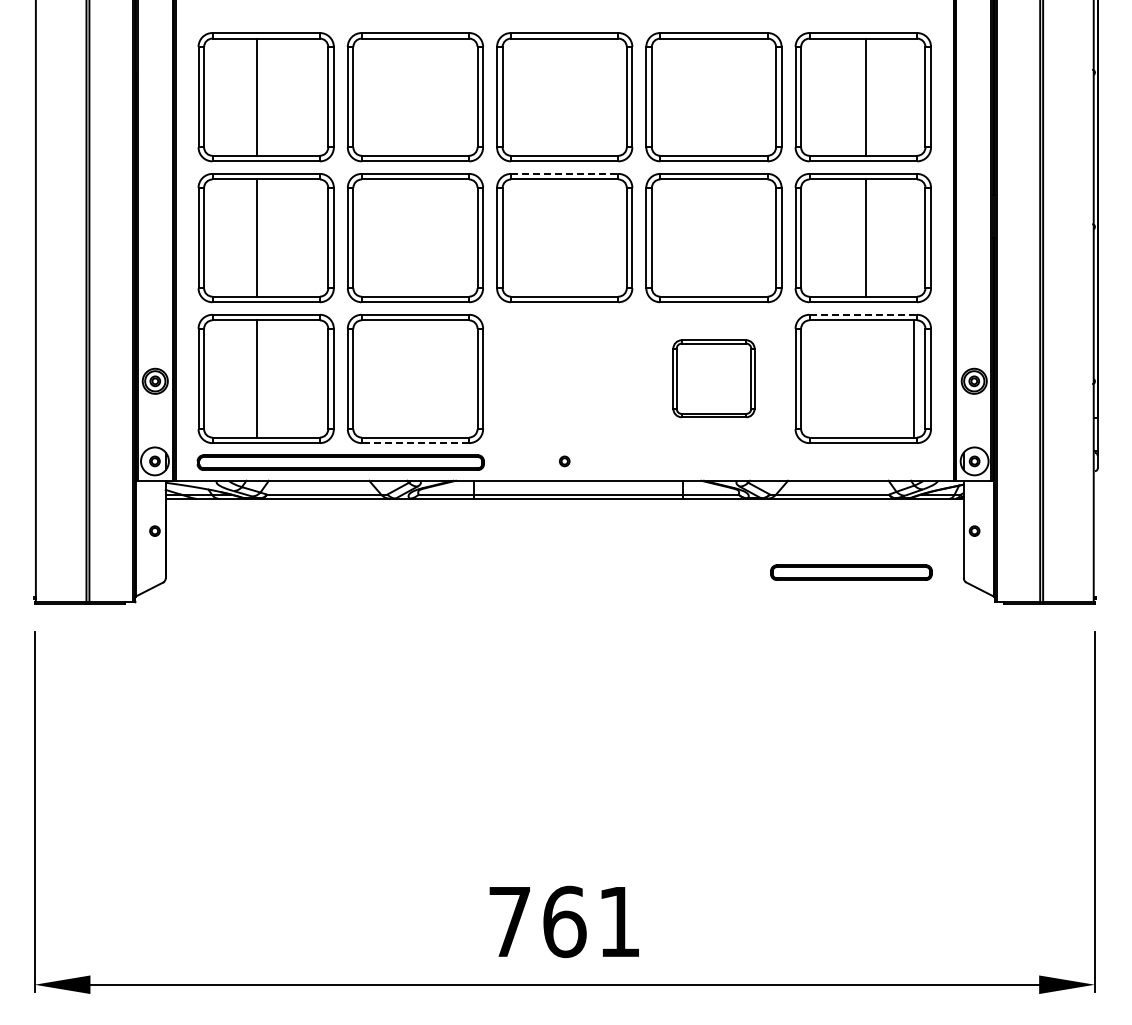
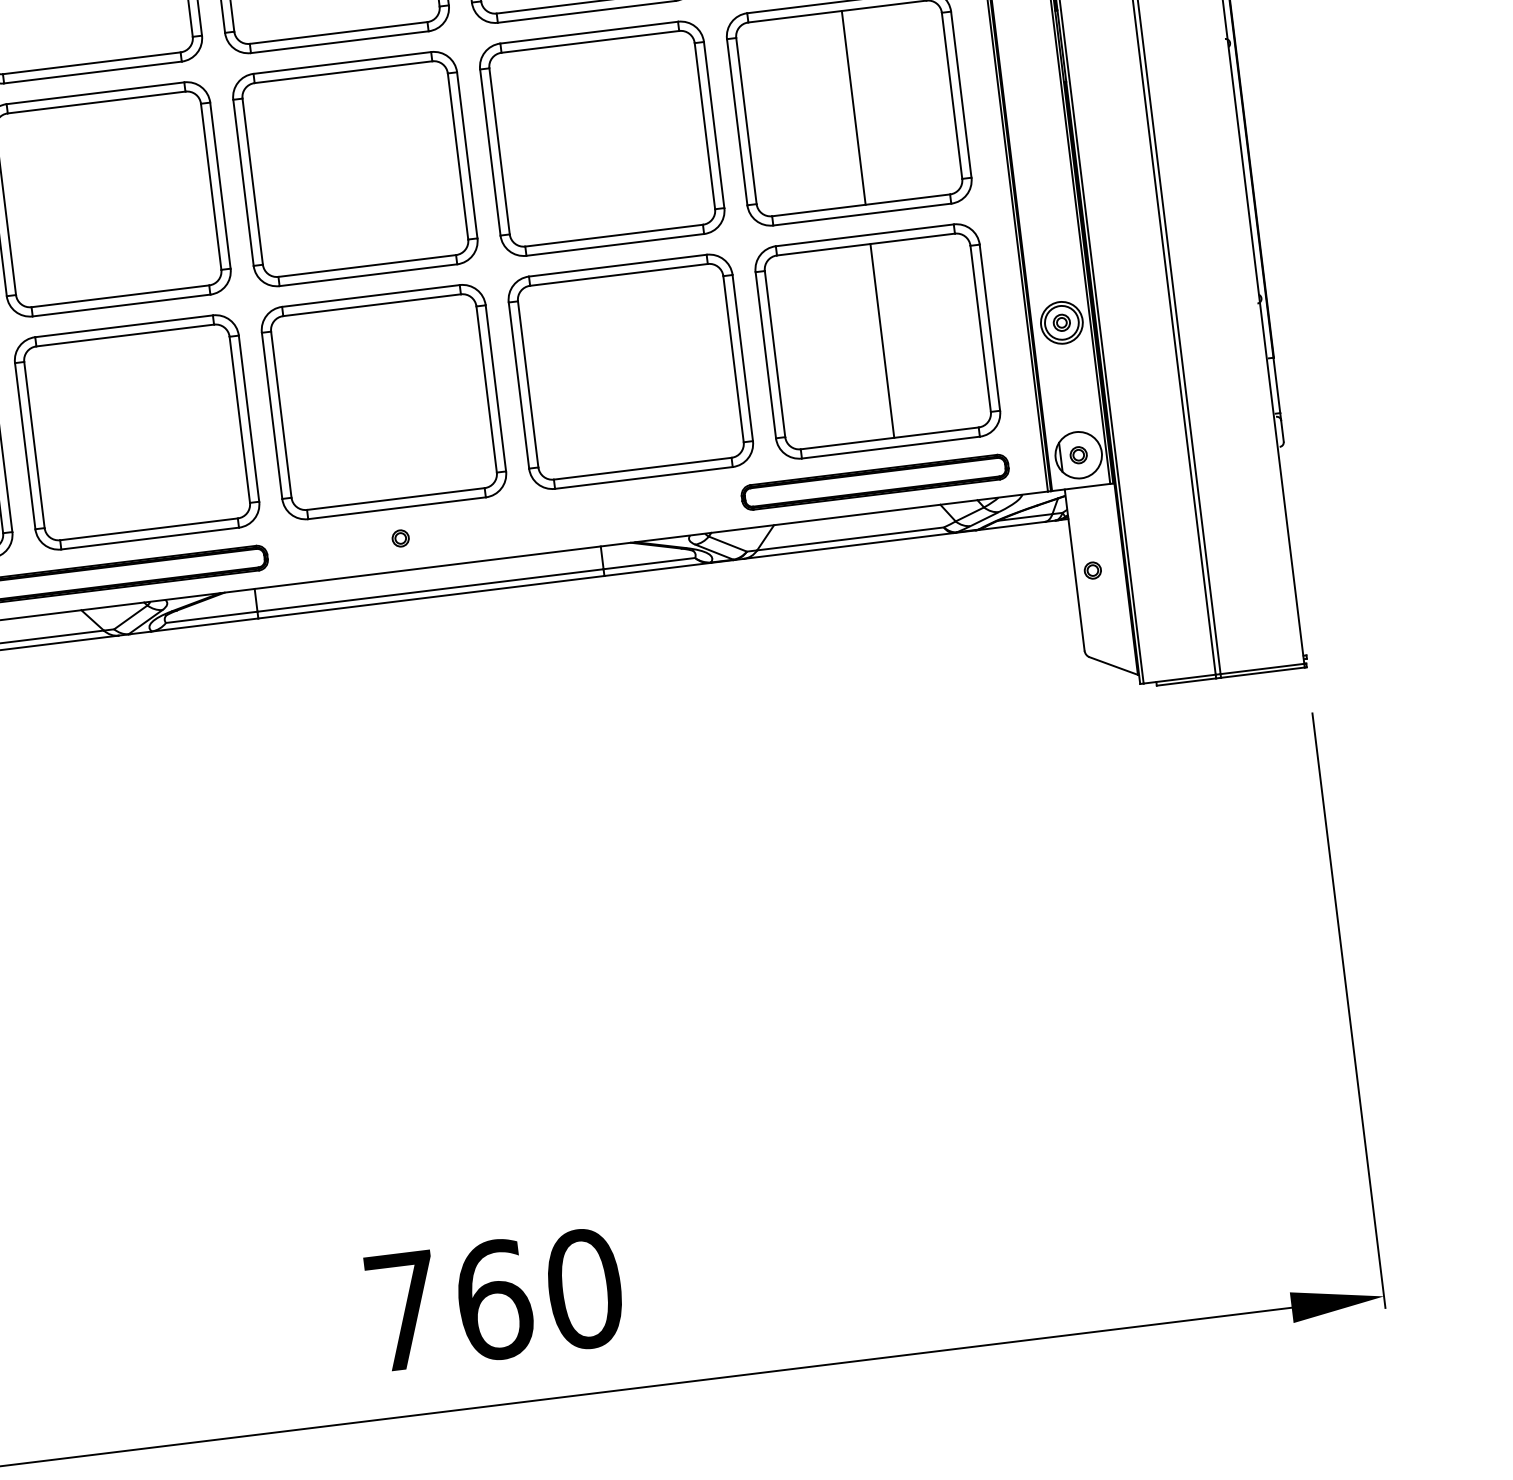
line: (564, 173) -> (341, 62), dashed -> solid
line: (863, 314) -> (865, 234), dashed -> solid
part: (564, 378) -> (383, 401), added
part: (713, 378) -> (629, 371), size x1.67
line: (914, 378) -> (883, 340), moved
line: (415, 443) -> (150, 539), dashed -> solid
part: (851, 572) -> (875, 482), moved
text: (619, 921) -> (584, 1288), 761 -> 760

